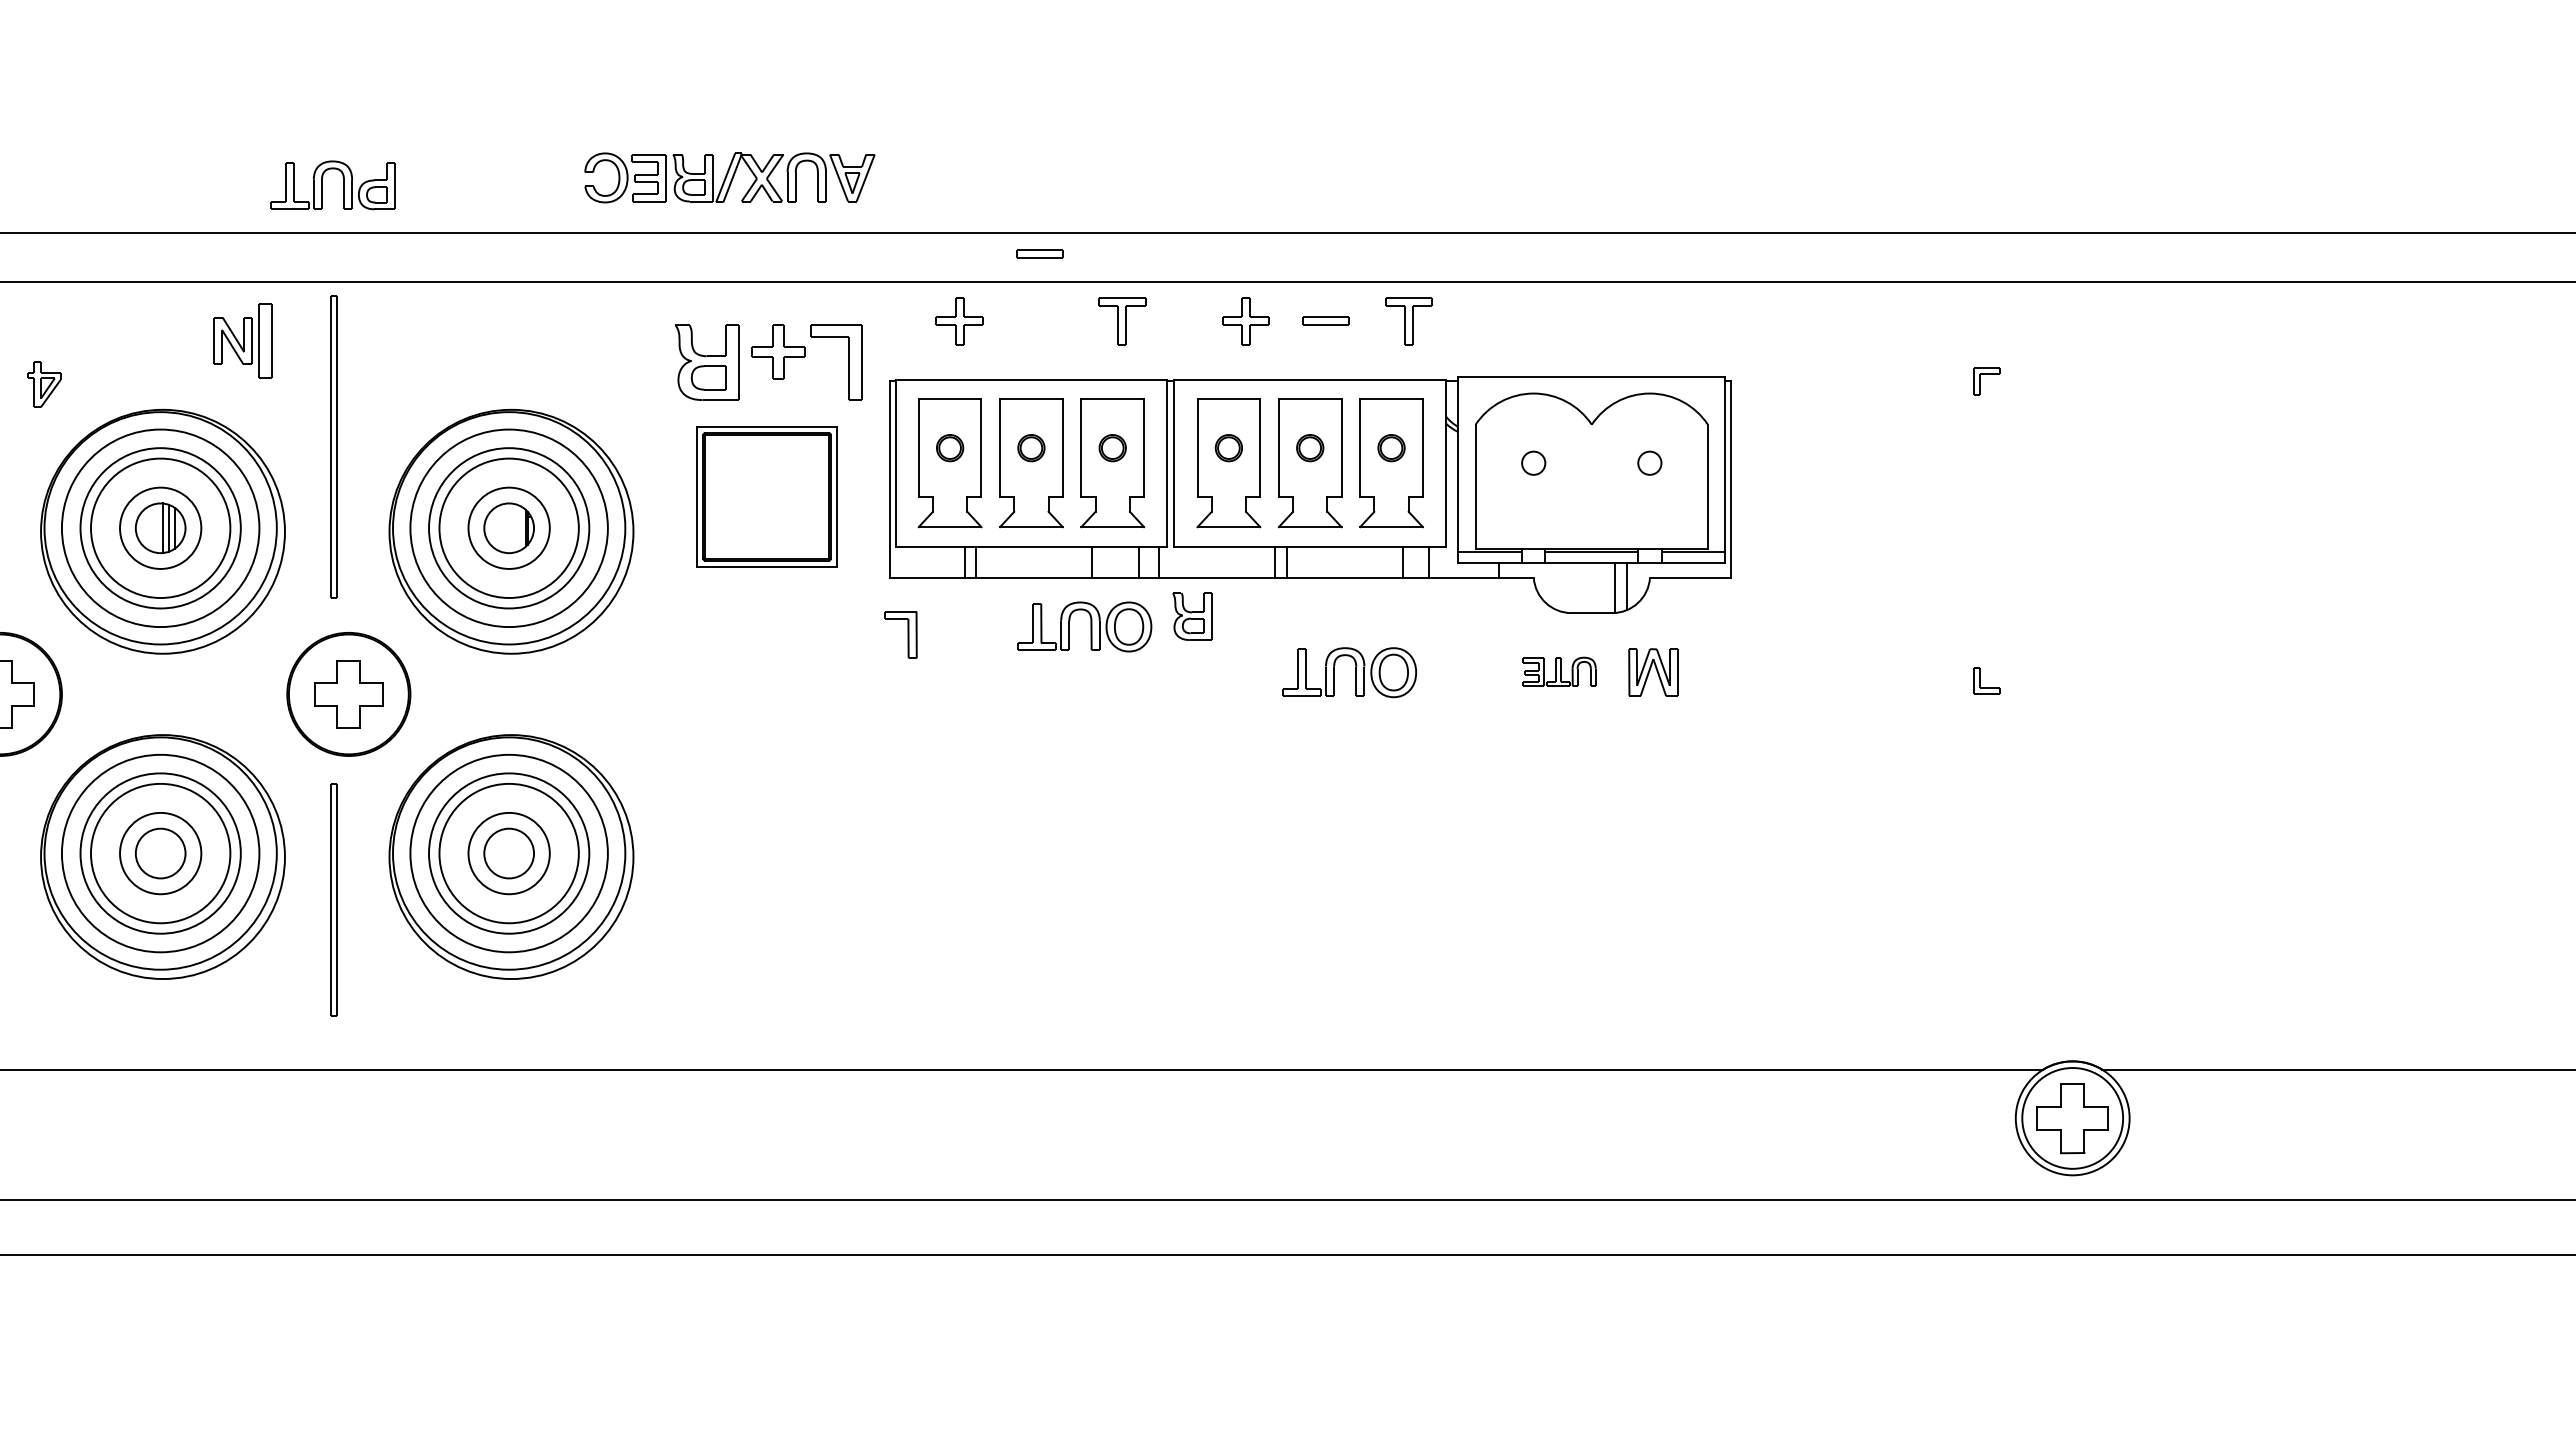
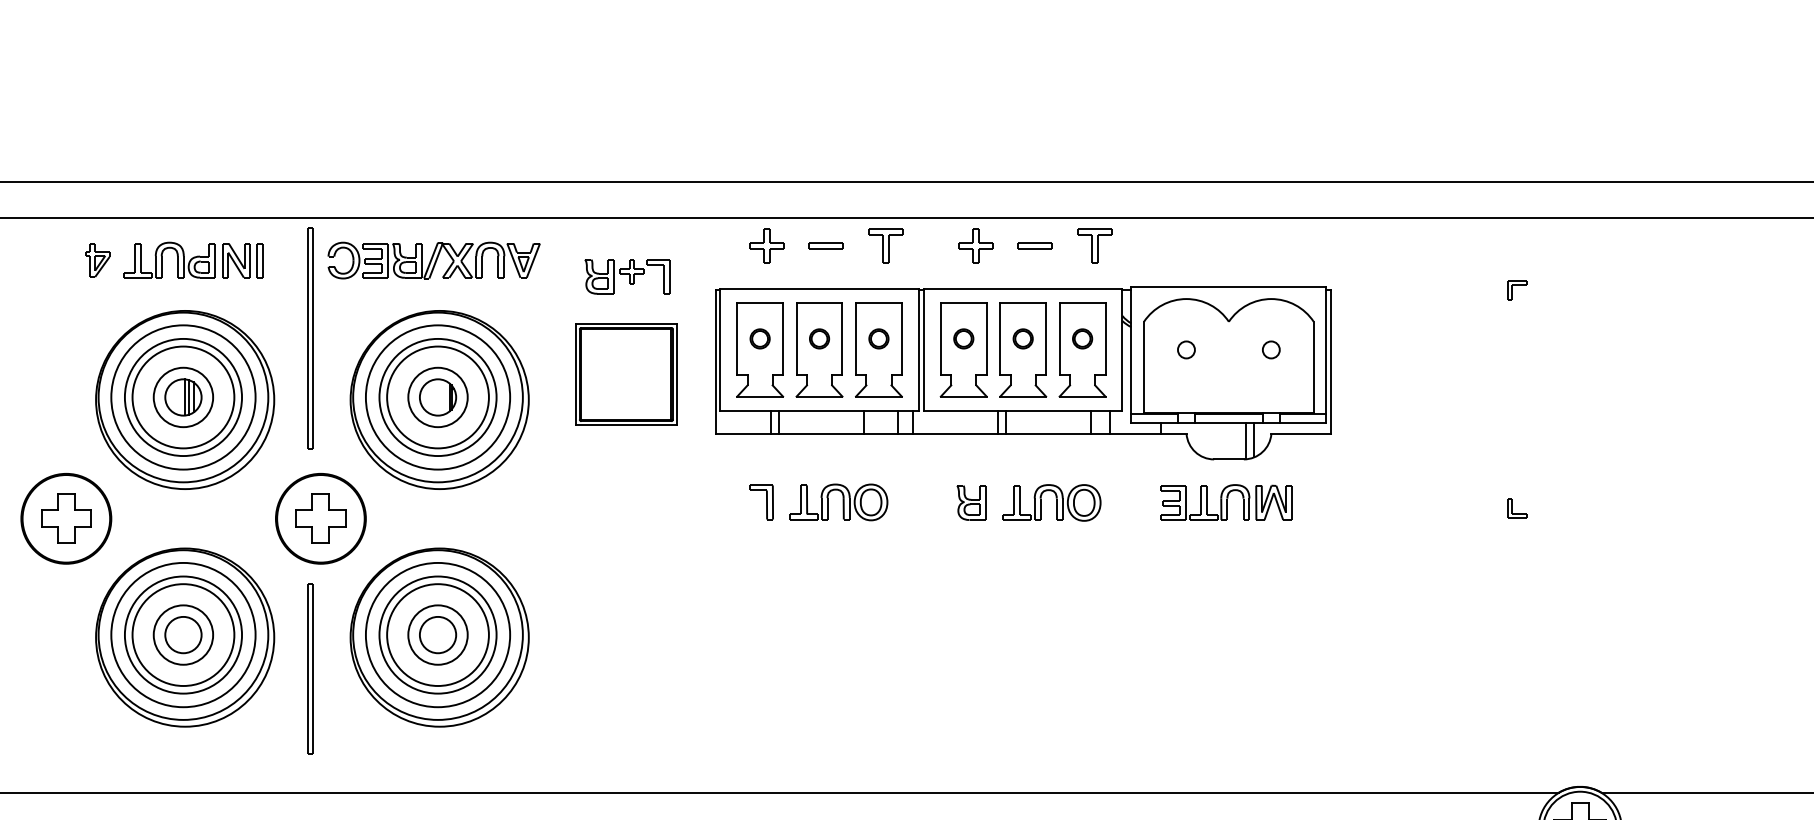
part: (729, 177) -> (433, 260), moved
part: (322, 185) -> (162, 260), moved
part: (1039, 253) -> (825, 245), moved
part: (265, 340) -> (260, 260), size x0.62
part: (768, 363) -> (627, 277), size x0.62
part: (44, 384) -> (97, 260), moved
part: (1192, 616) -> (971, 502), moved
part: (1084, 626) -> (838, 502), moved
part: (907, 634) -> (766, 502), moved
part: (1559, 671) -> (1205, 502), size x1.67

